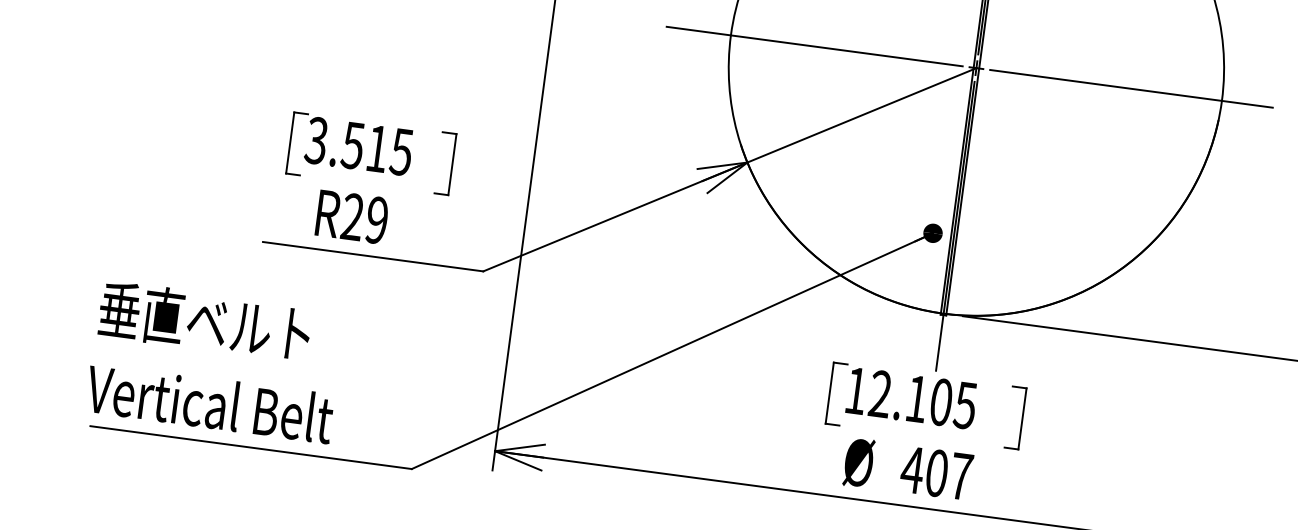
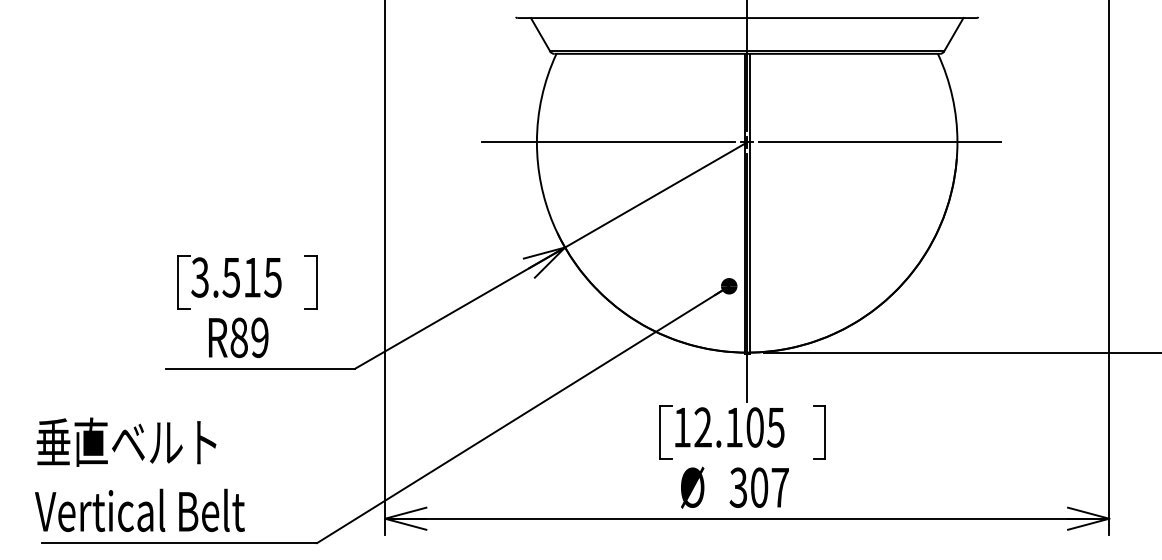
text: (352, 216) -> (238, 337), R29 -> R89
text: (912, 469) -> (738, 487), 407 -> 307

